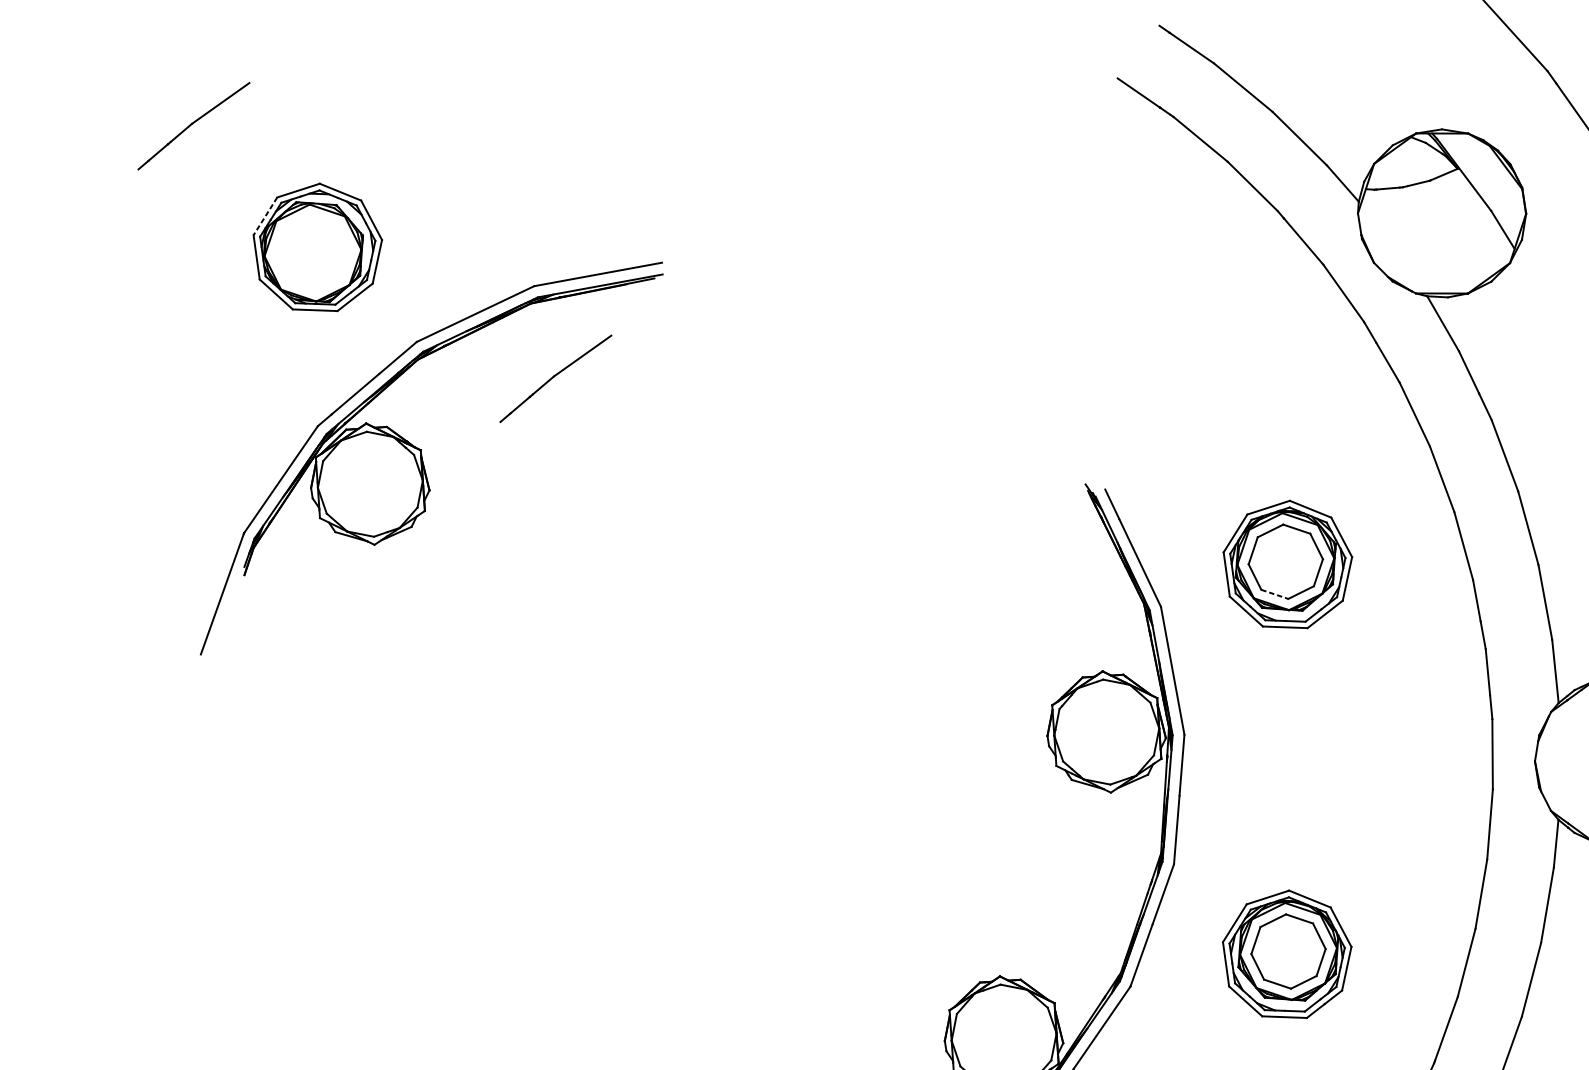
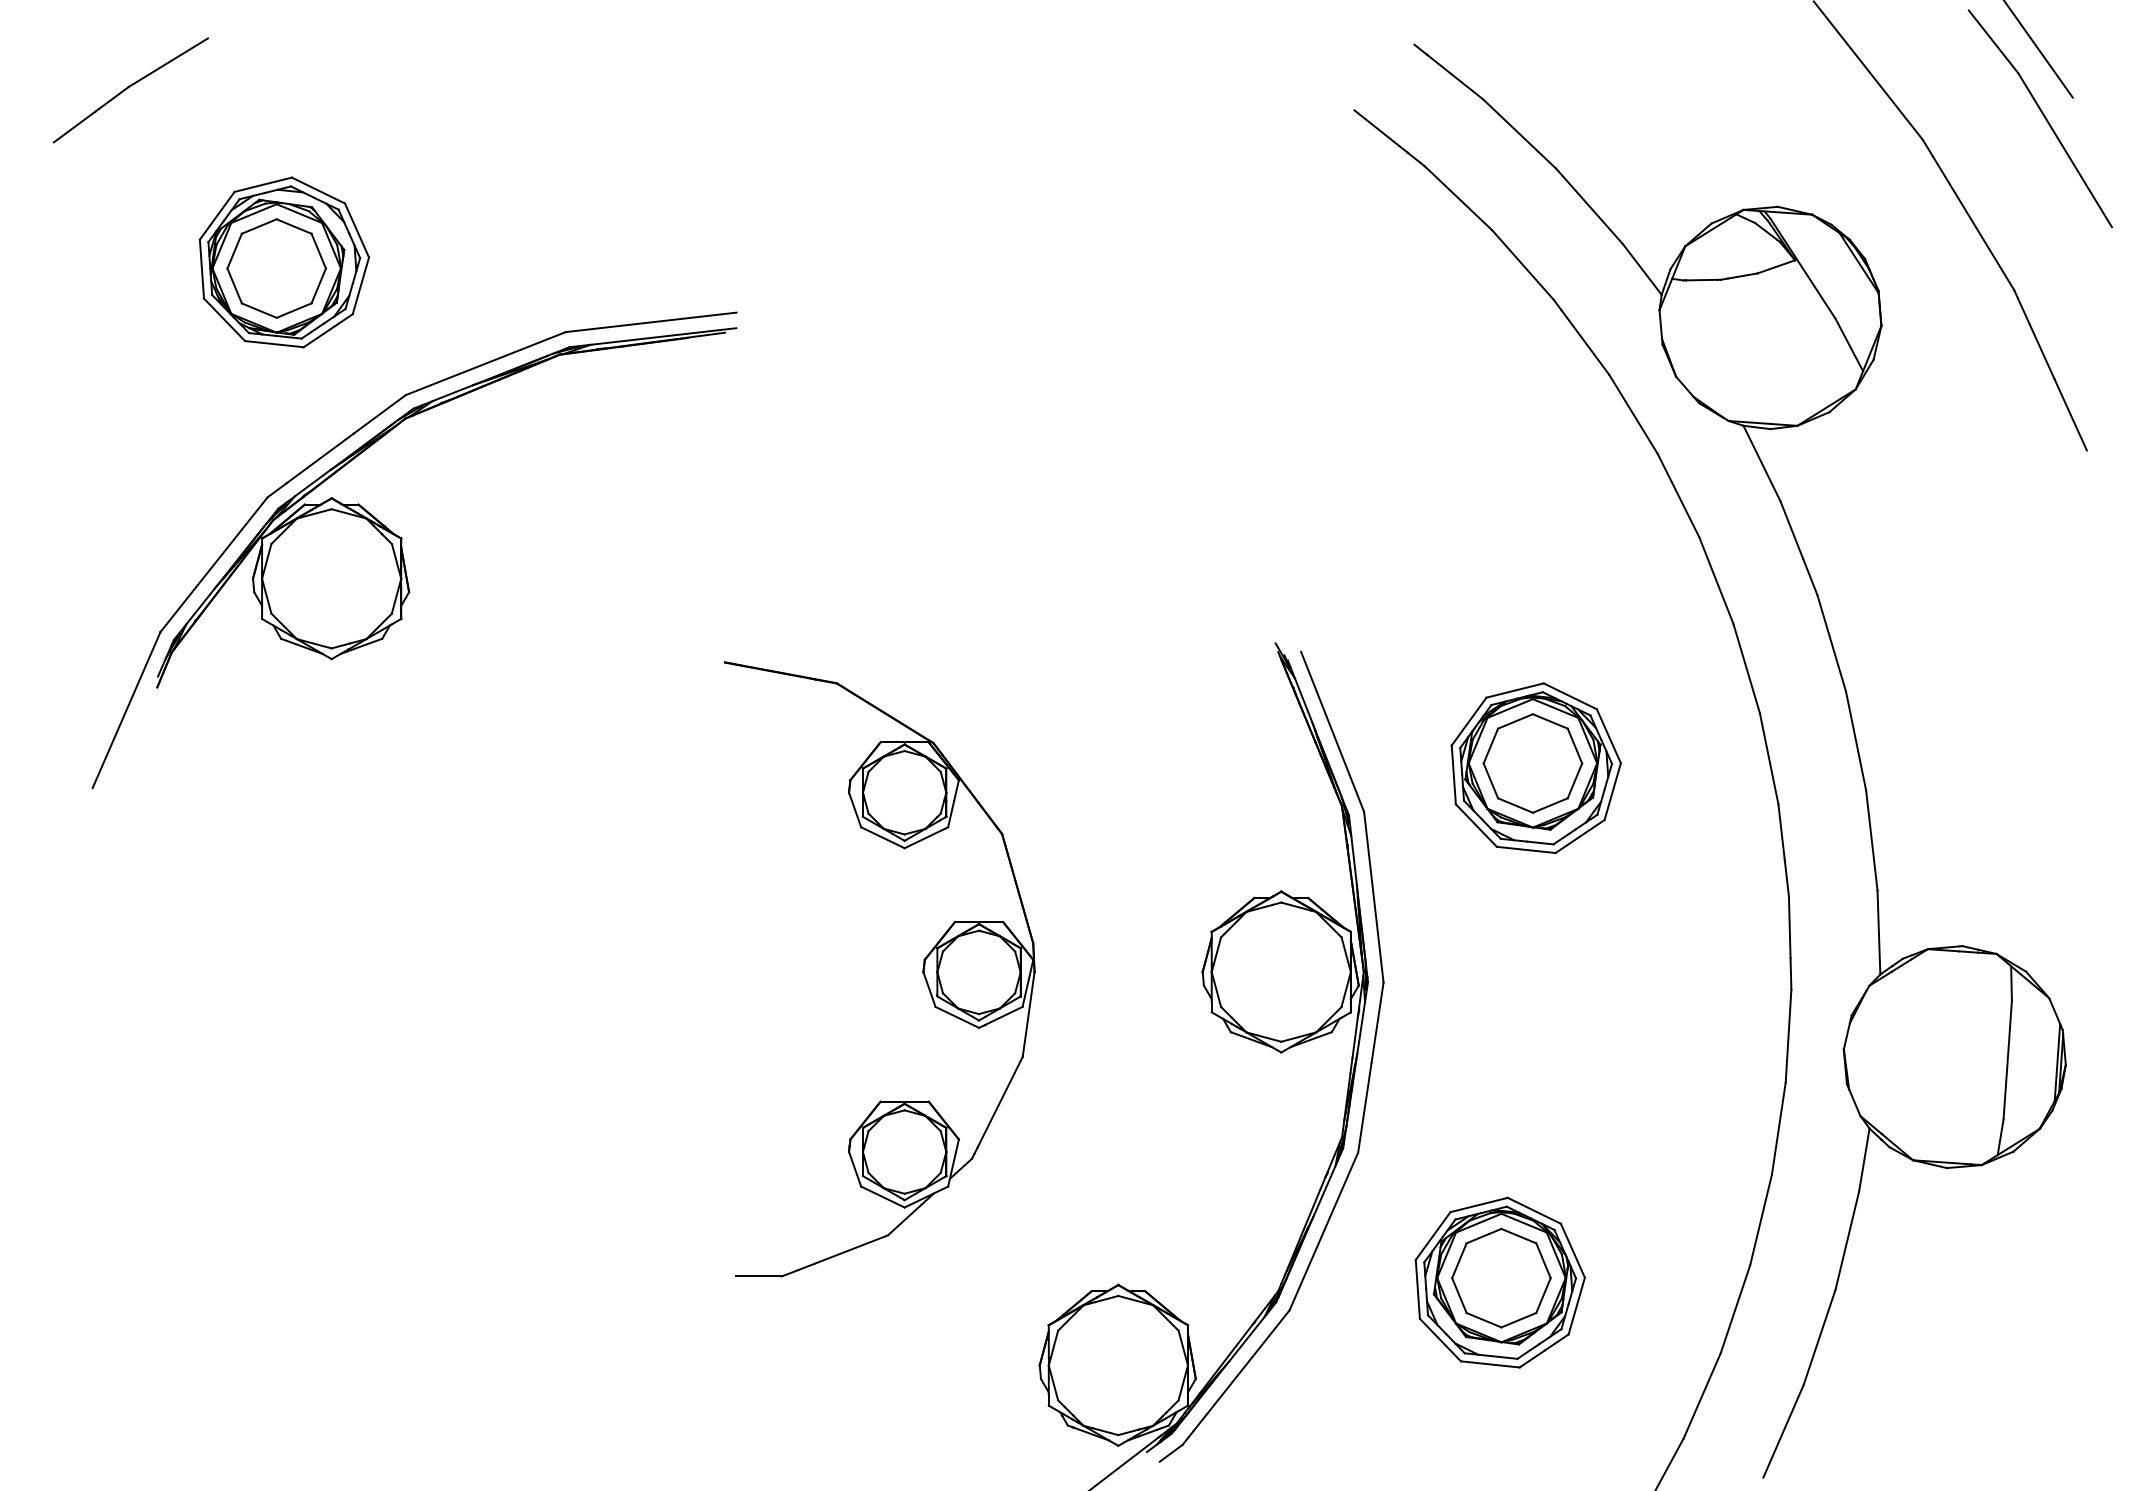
line: (265, 216) -> (217, 215), dashed -> solid
part: (312, 253) -> (276, 268), added
part: (555, 378) -> (585, 456), removed
line: (1274, 594) -> (1515, 805), dashed -> solid
part: (836, 748) -> (922, 969), added

